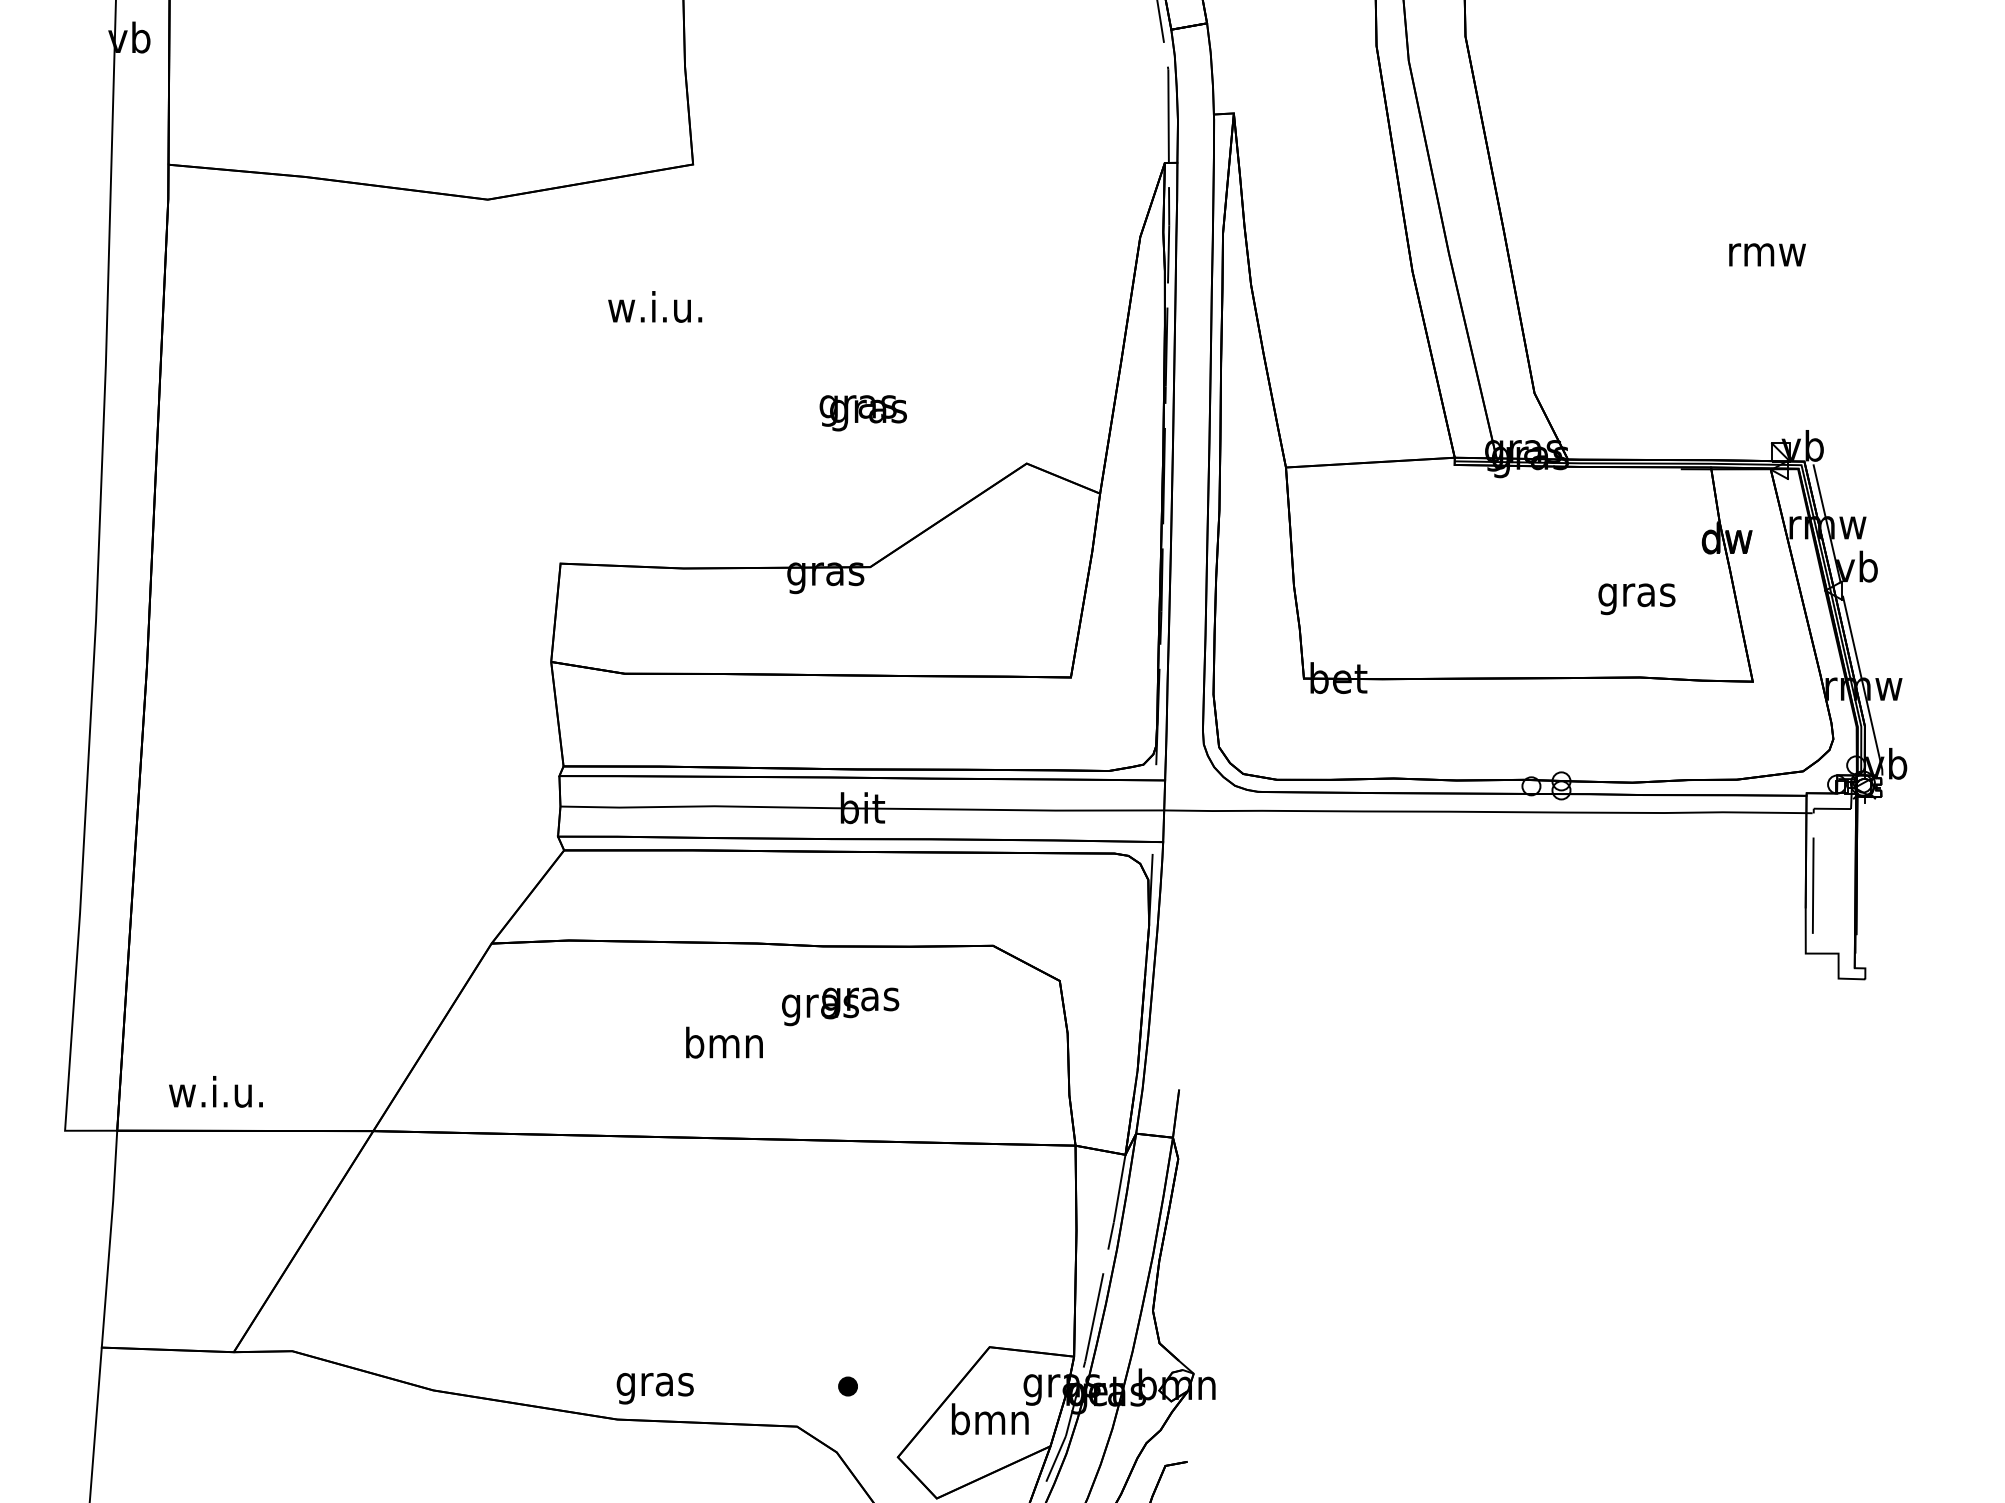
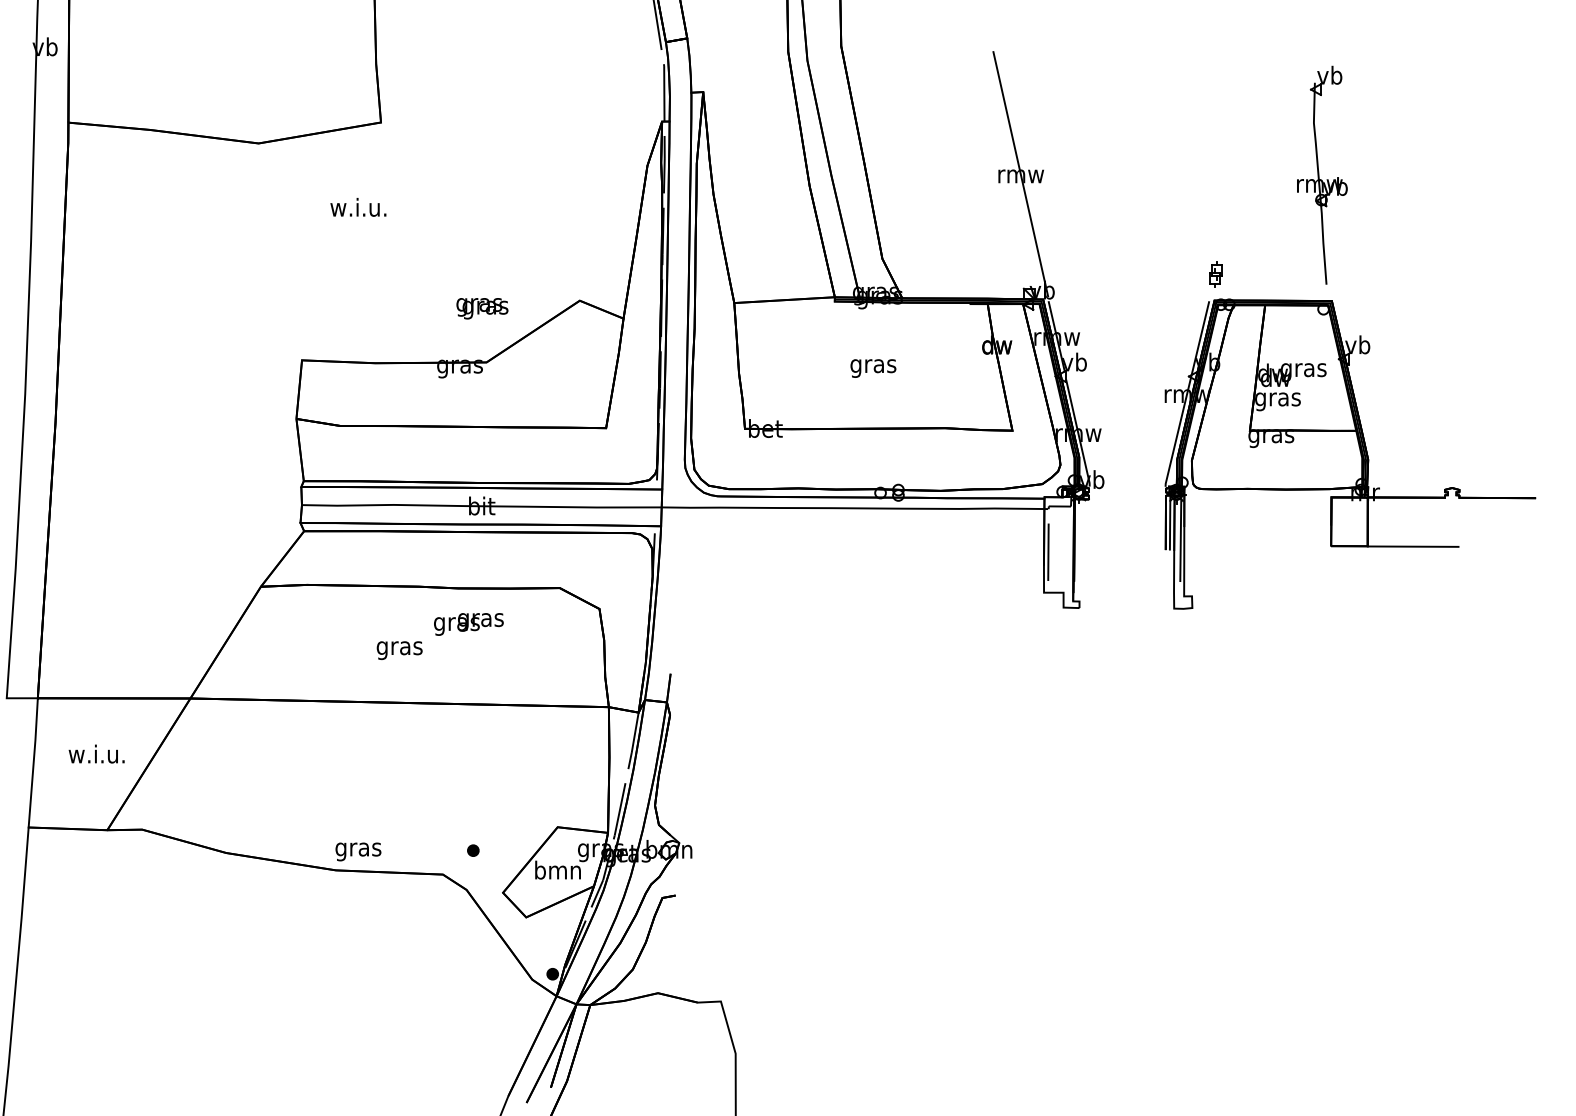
line: (1766, 251) -> (1020, 174), added
text: (863, 412) -> (482, 308), moved
text: (1637, 599) -> (873, 368), moved
text: (724, 1047) -> (399, 648), bmn -> gras
text: (215, 1090) -> (96, 753), moved

